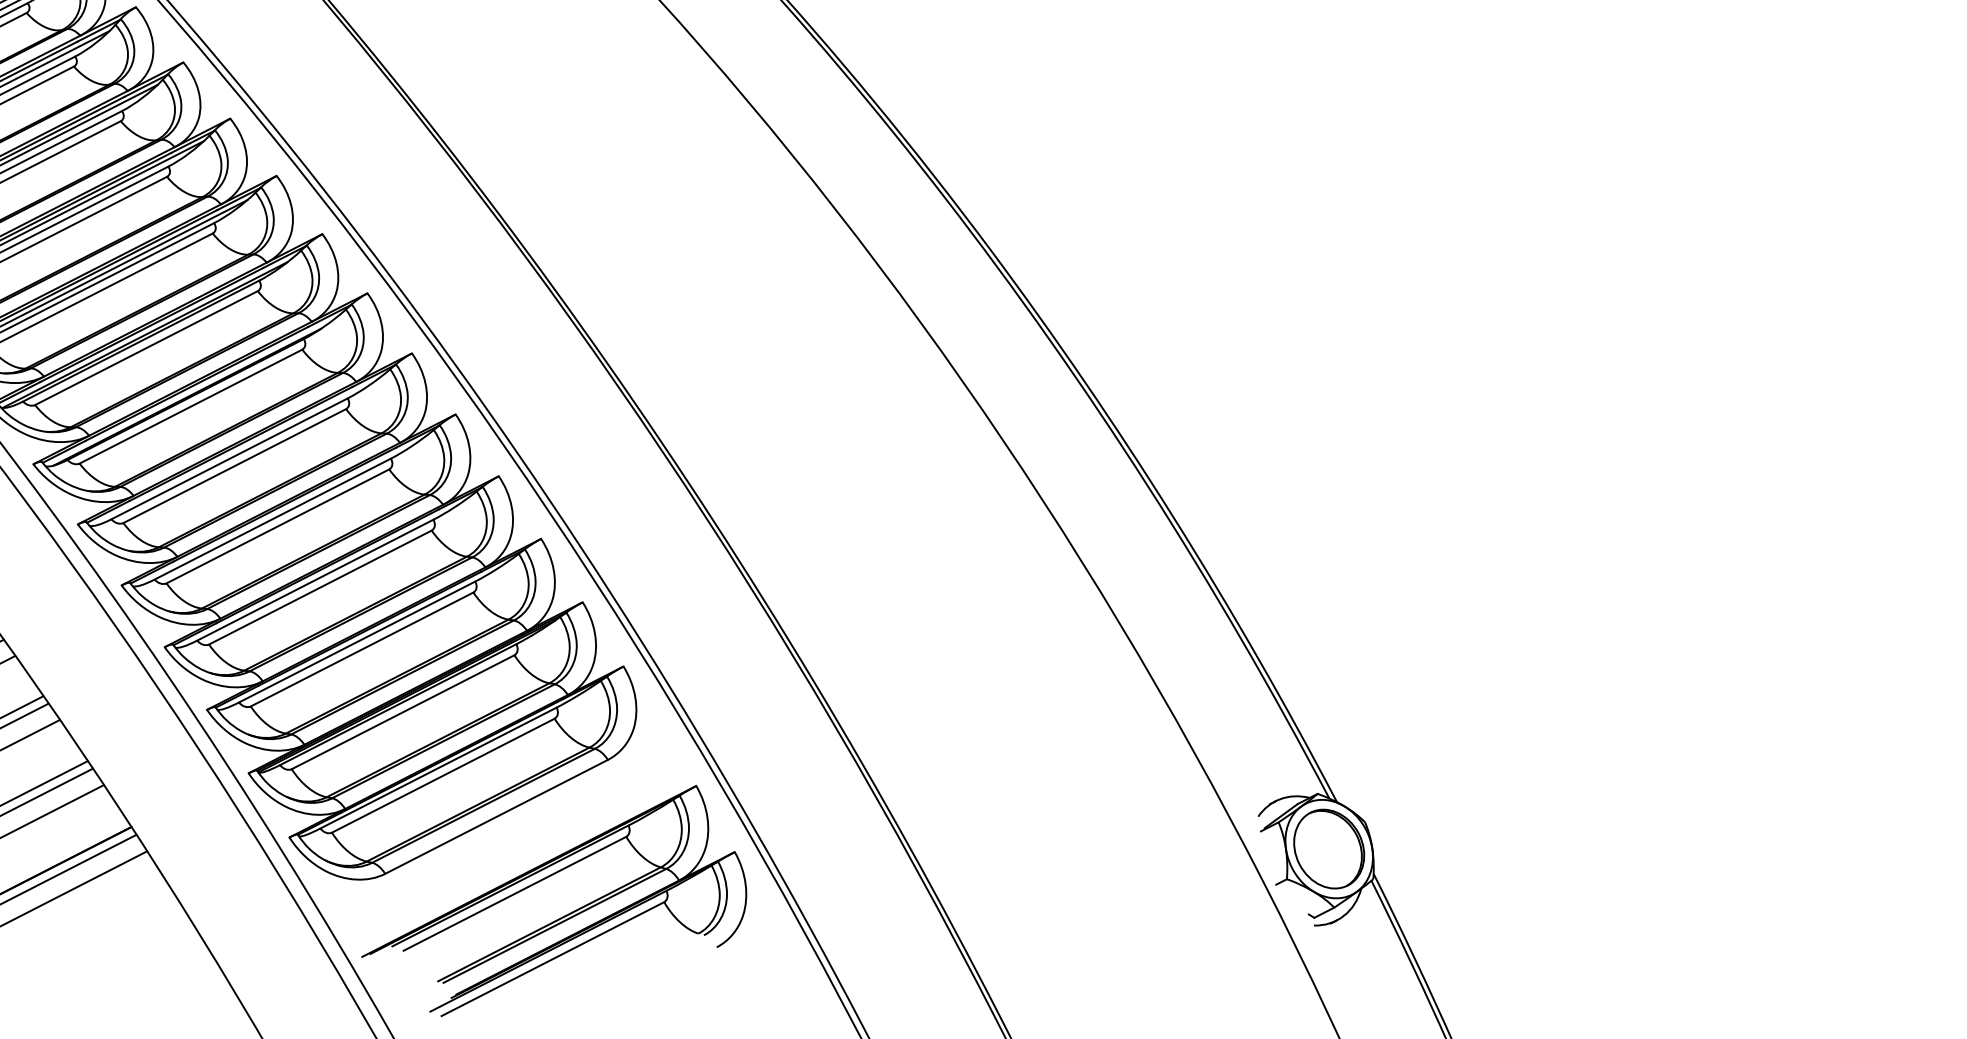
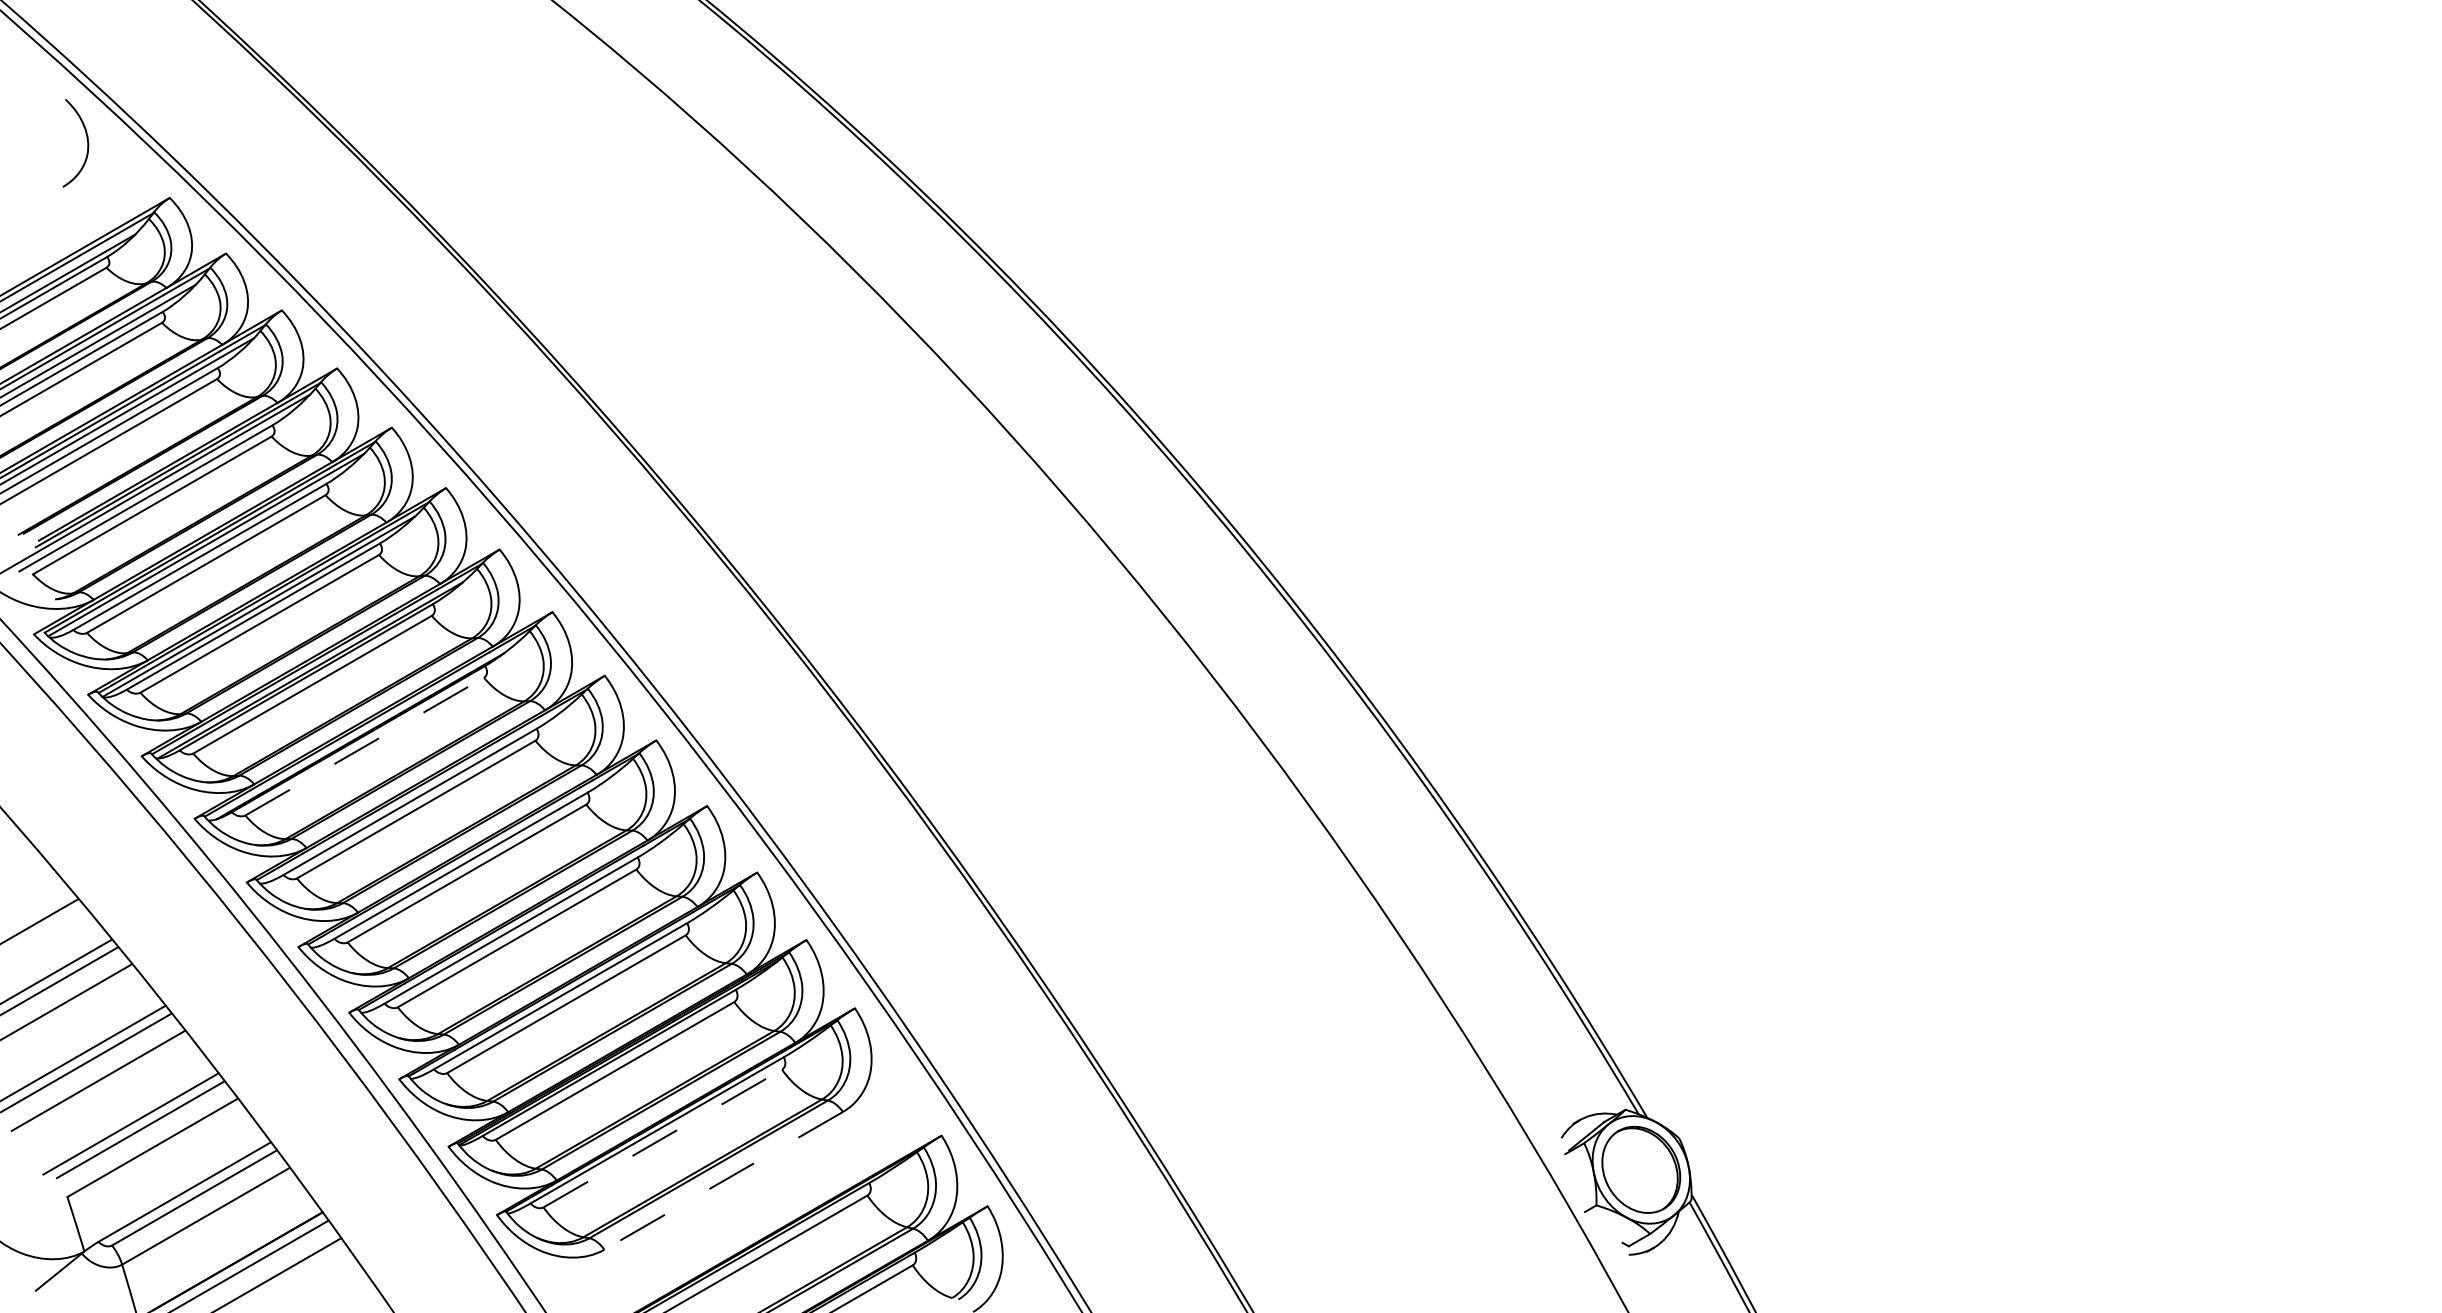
line: (190, 406) -> (364, 746), solid -> dashed
line: (443, 775) -> (662, 1138), solid -> dashed
line: (496, 816) -> (723, 1180), solid -> dashed

